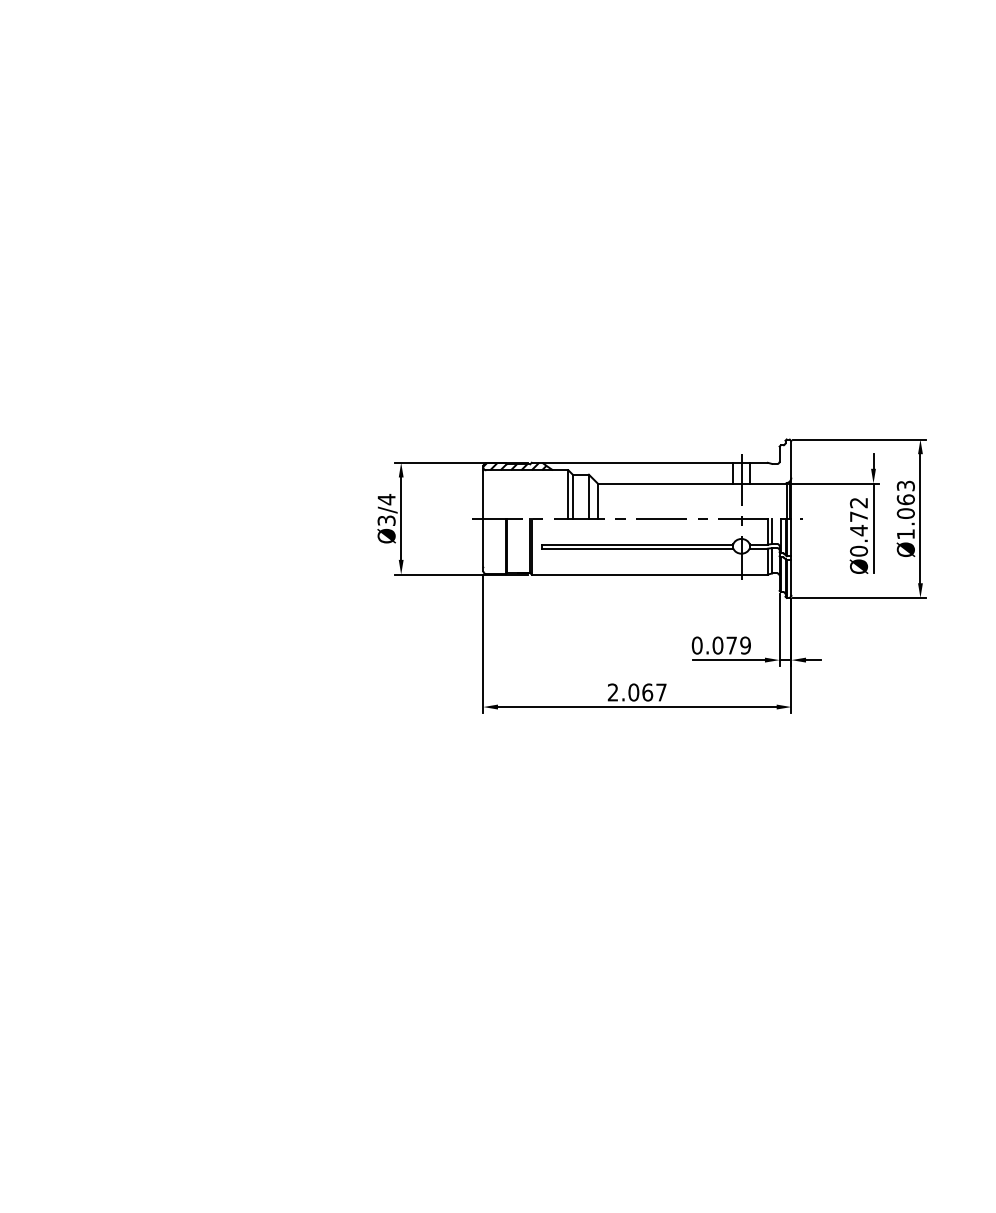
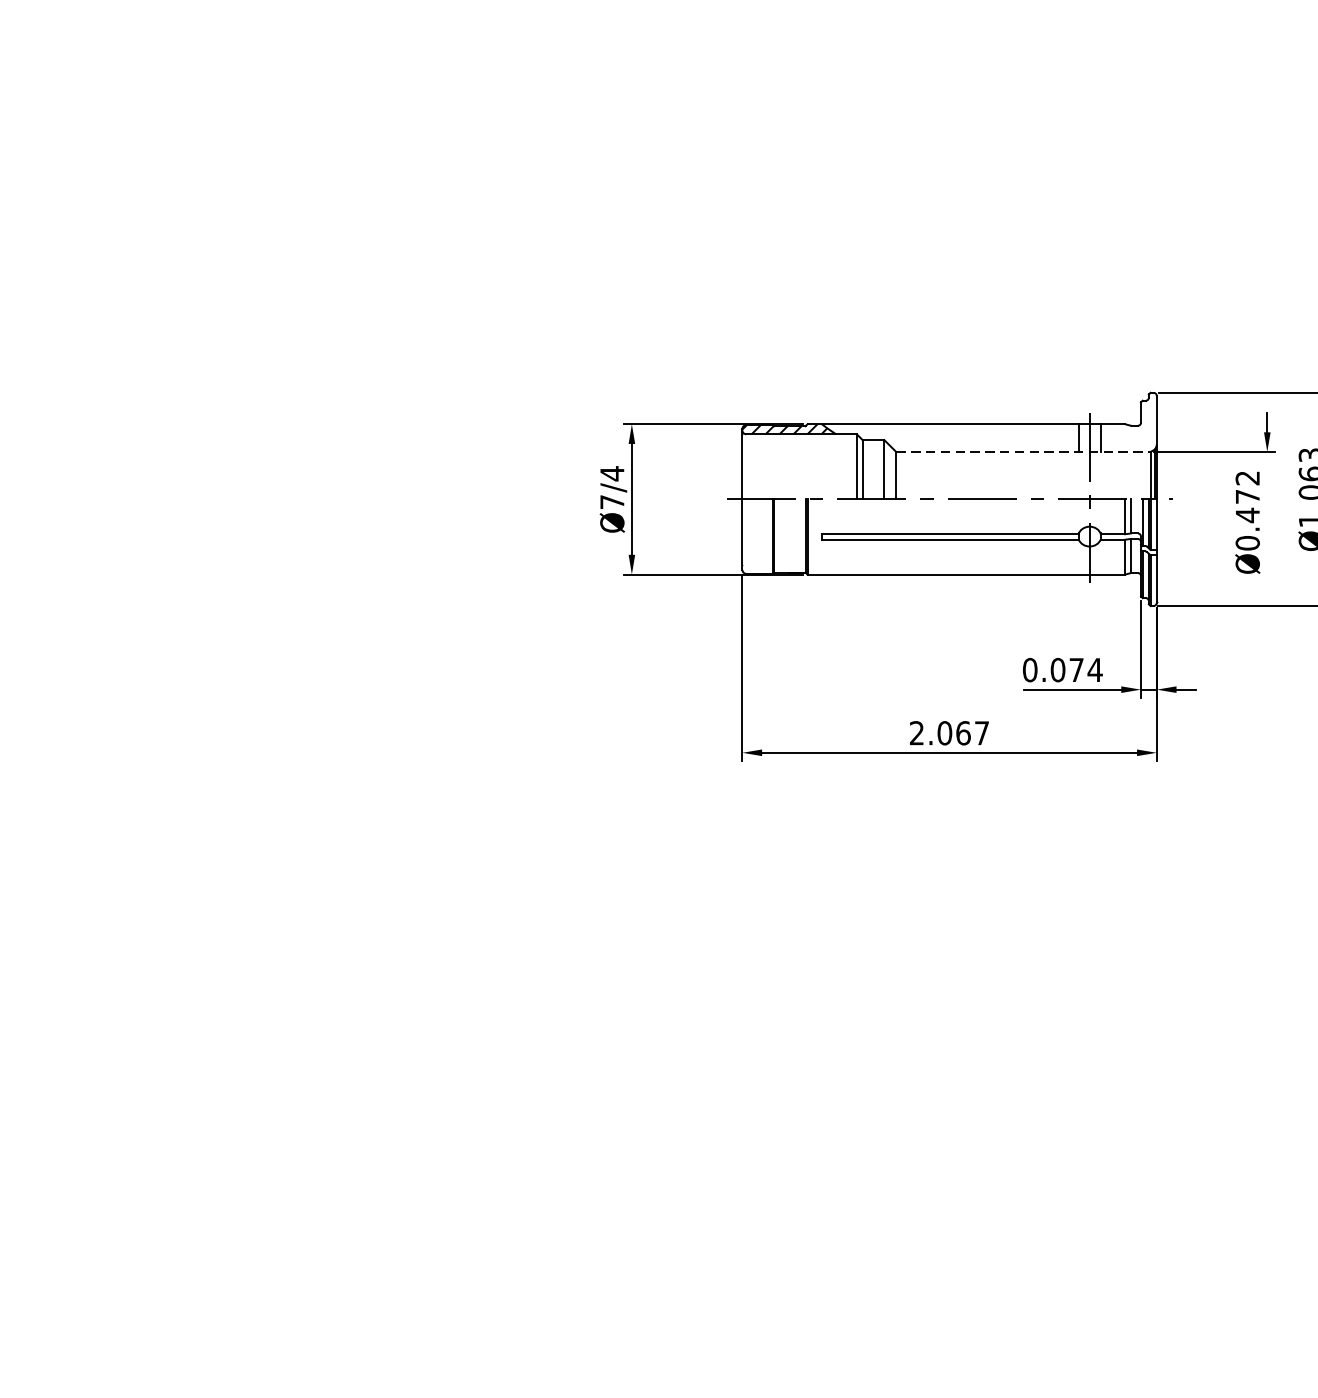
line: (691, 483) -> (1022, 452), solid -> dashed
text: (386, 520) -> (612, 501), Ø3/4 -> Ø7/4
line: (873, 528) -> (1267, 512), removed
text: (745, 645) -> (1095, 669), 0.079 -> 0.074

